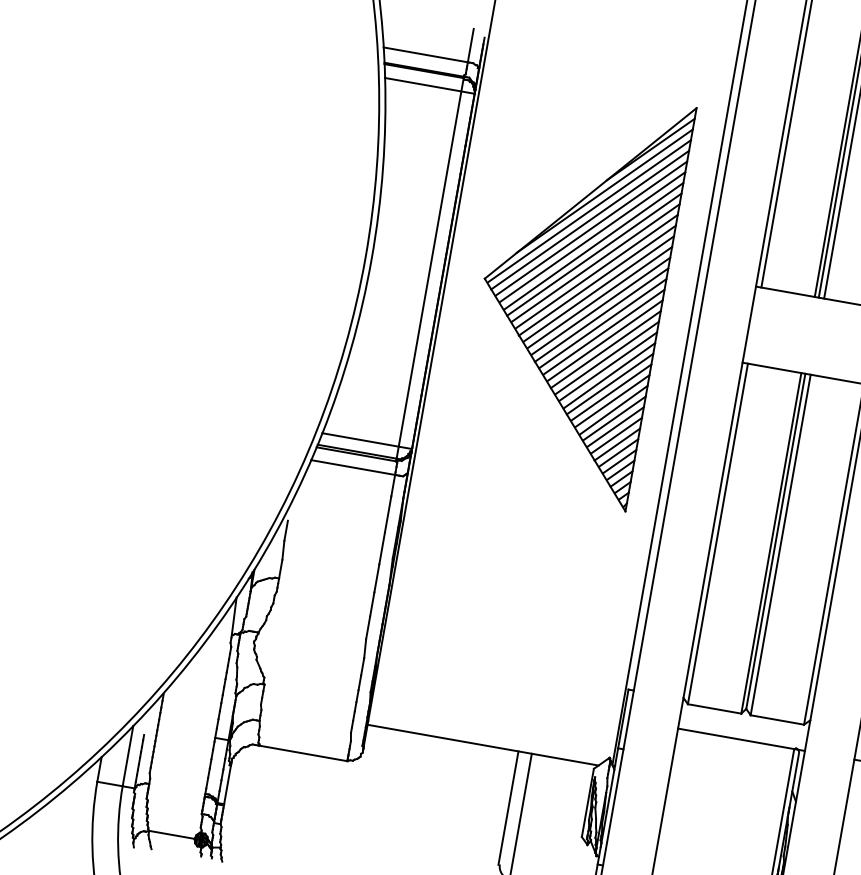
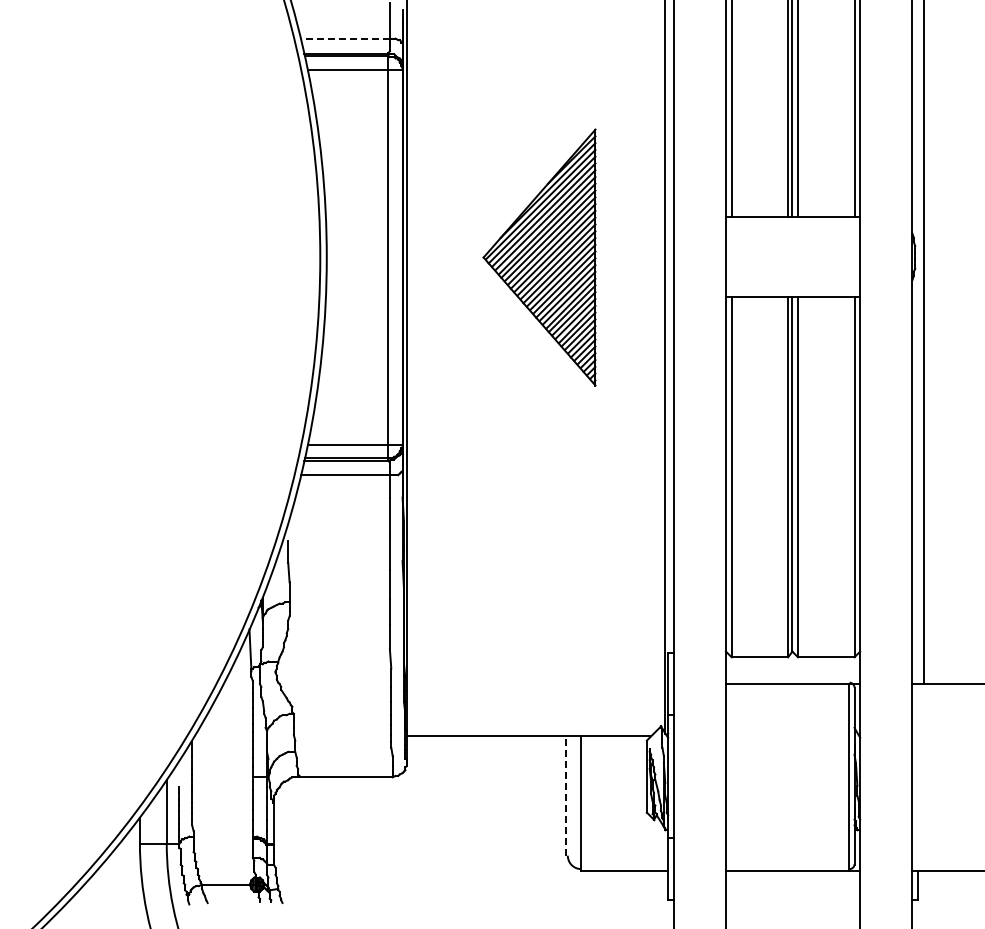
line: (425, 54) -> (345, 38), solid -> dashed
part: (572, 294) -> (539, 257), size x0.6
line: (508, 807) -> (566, 795), solid -> dashed

